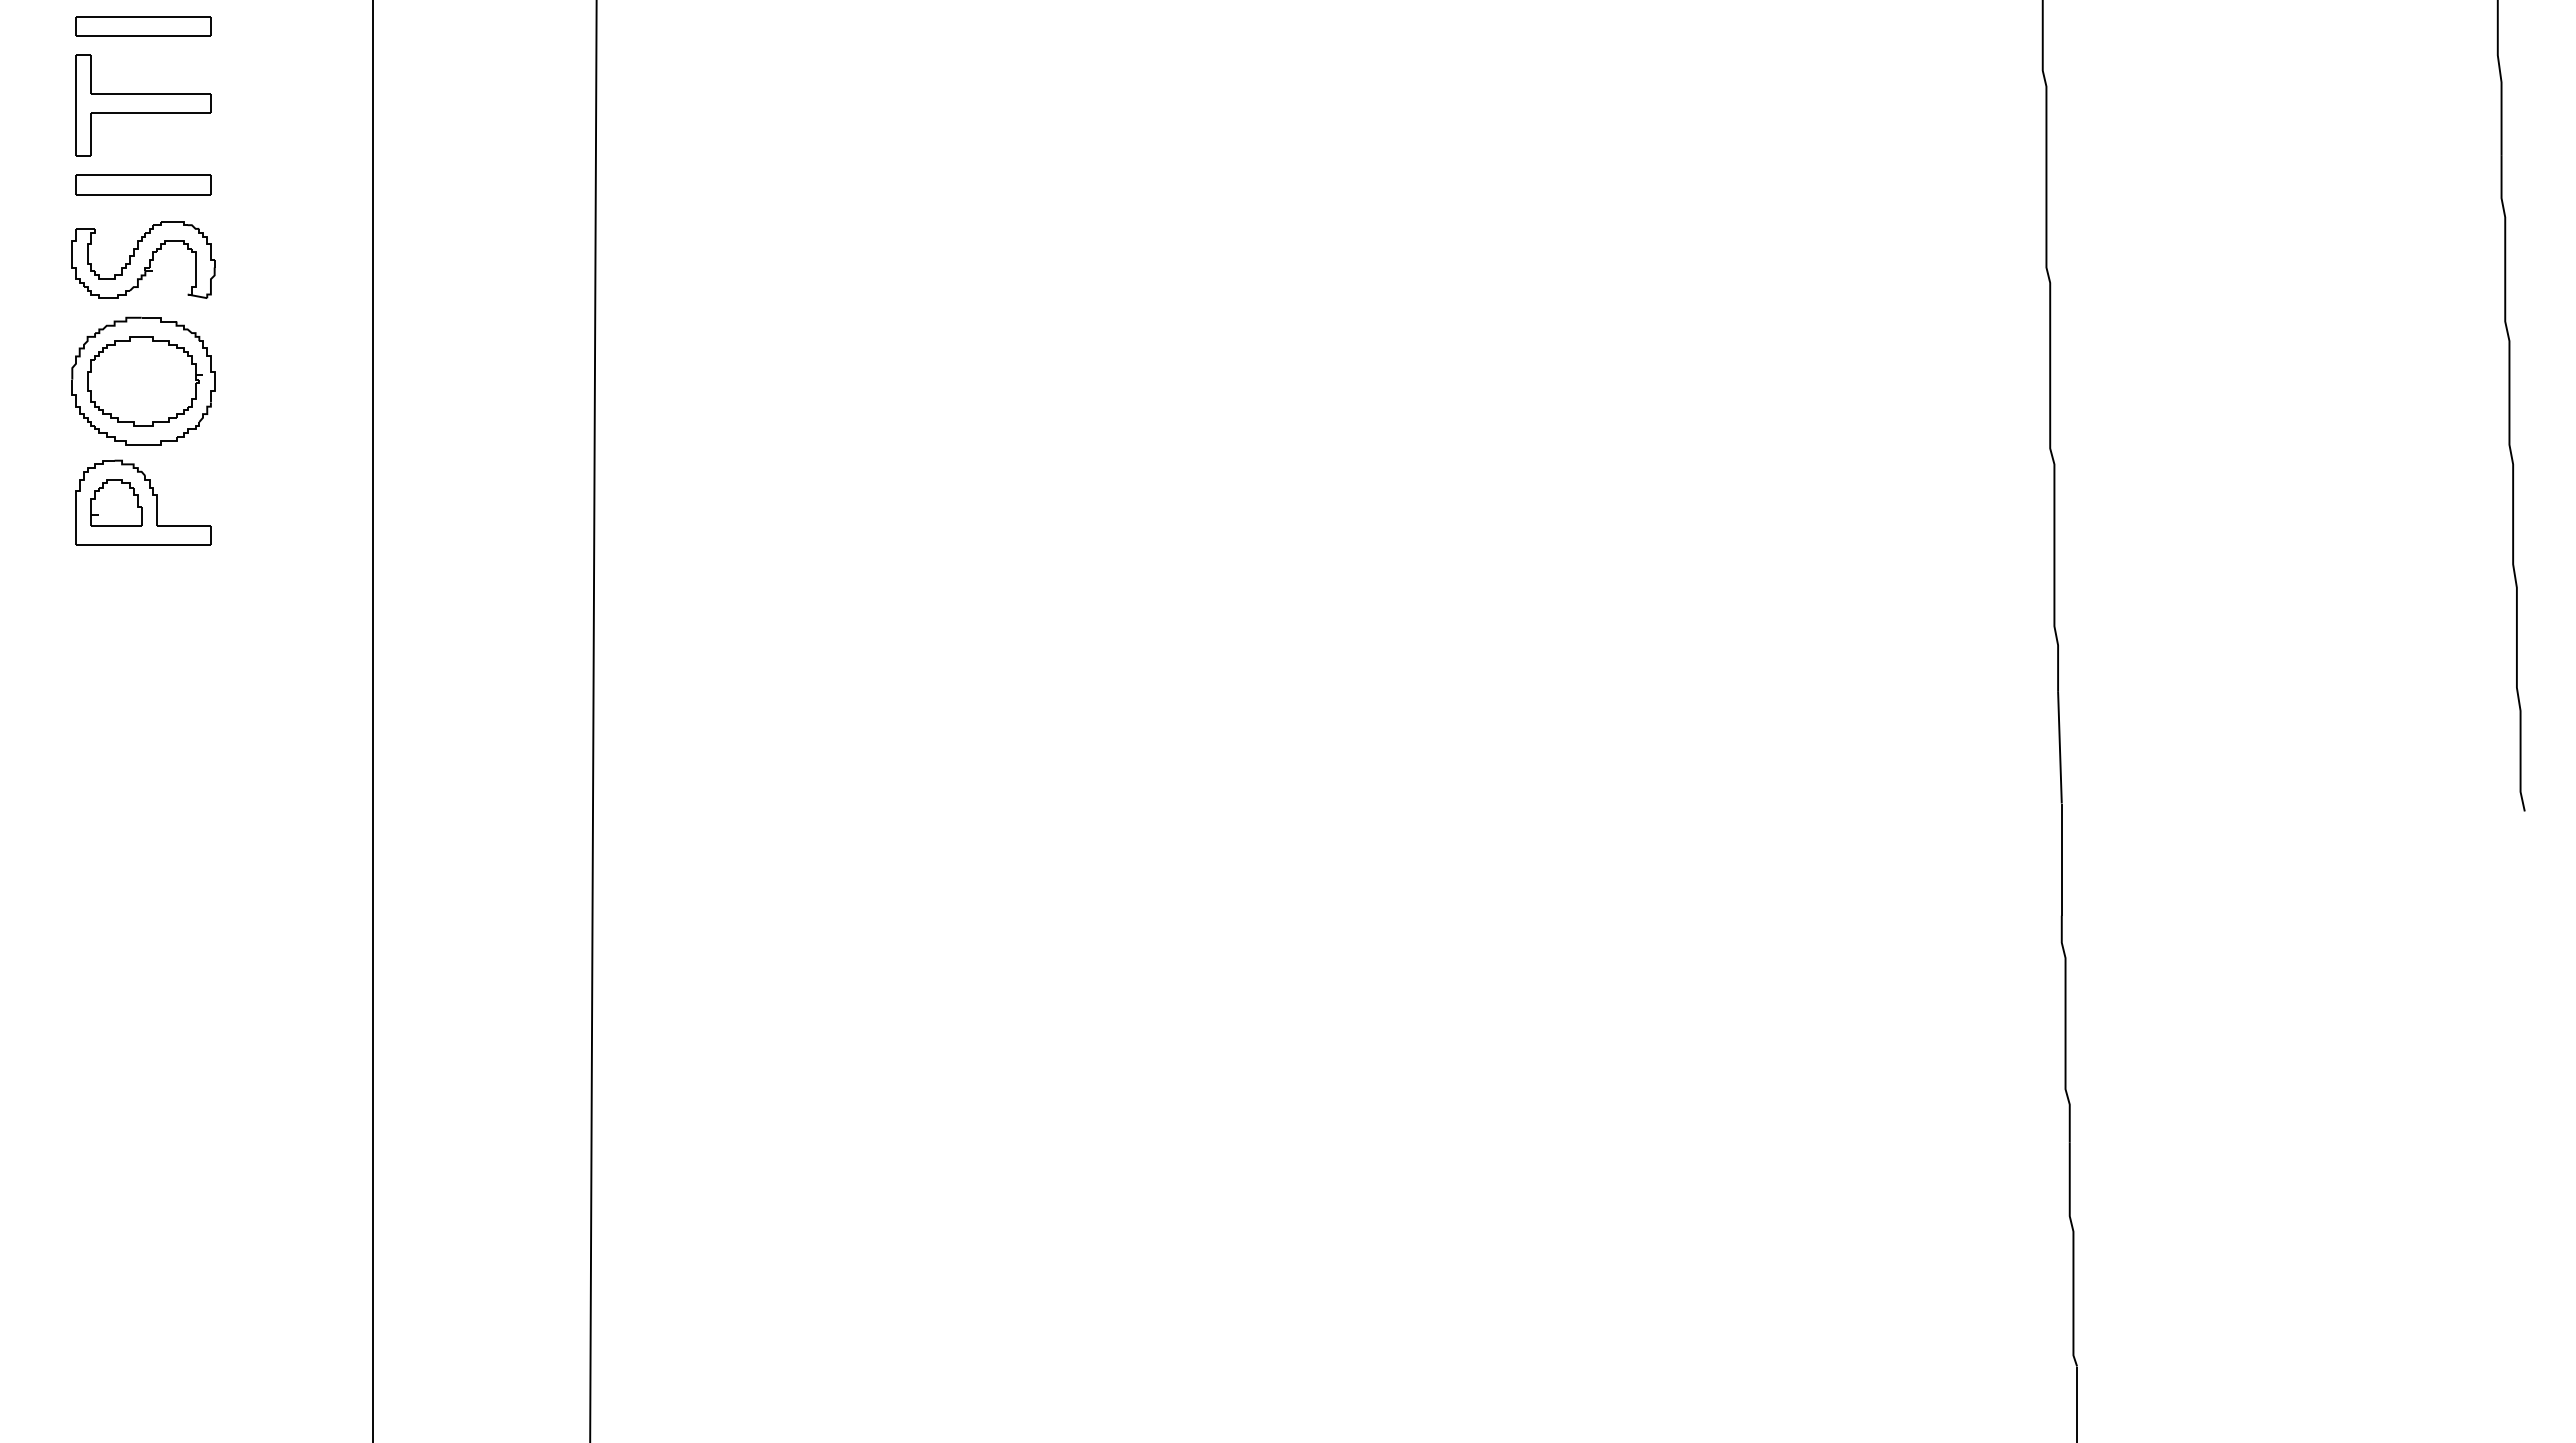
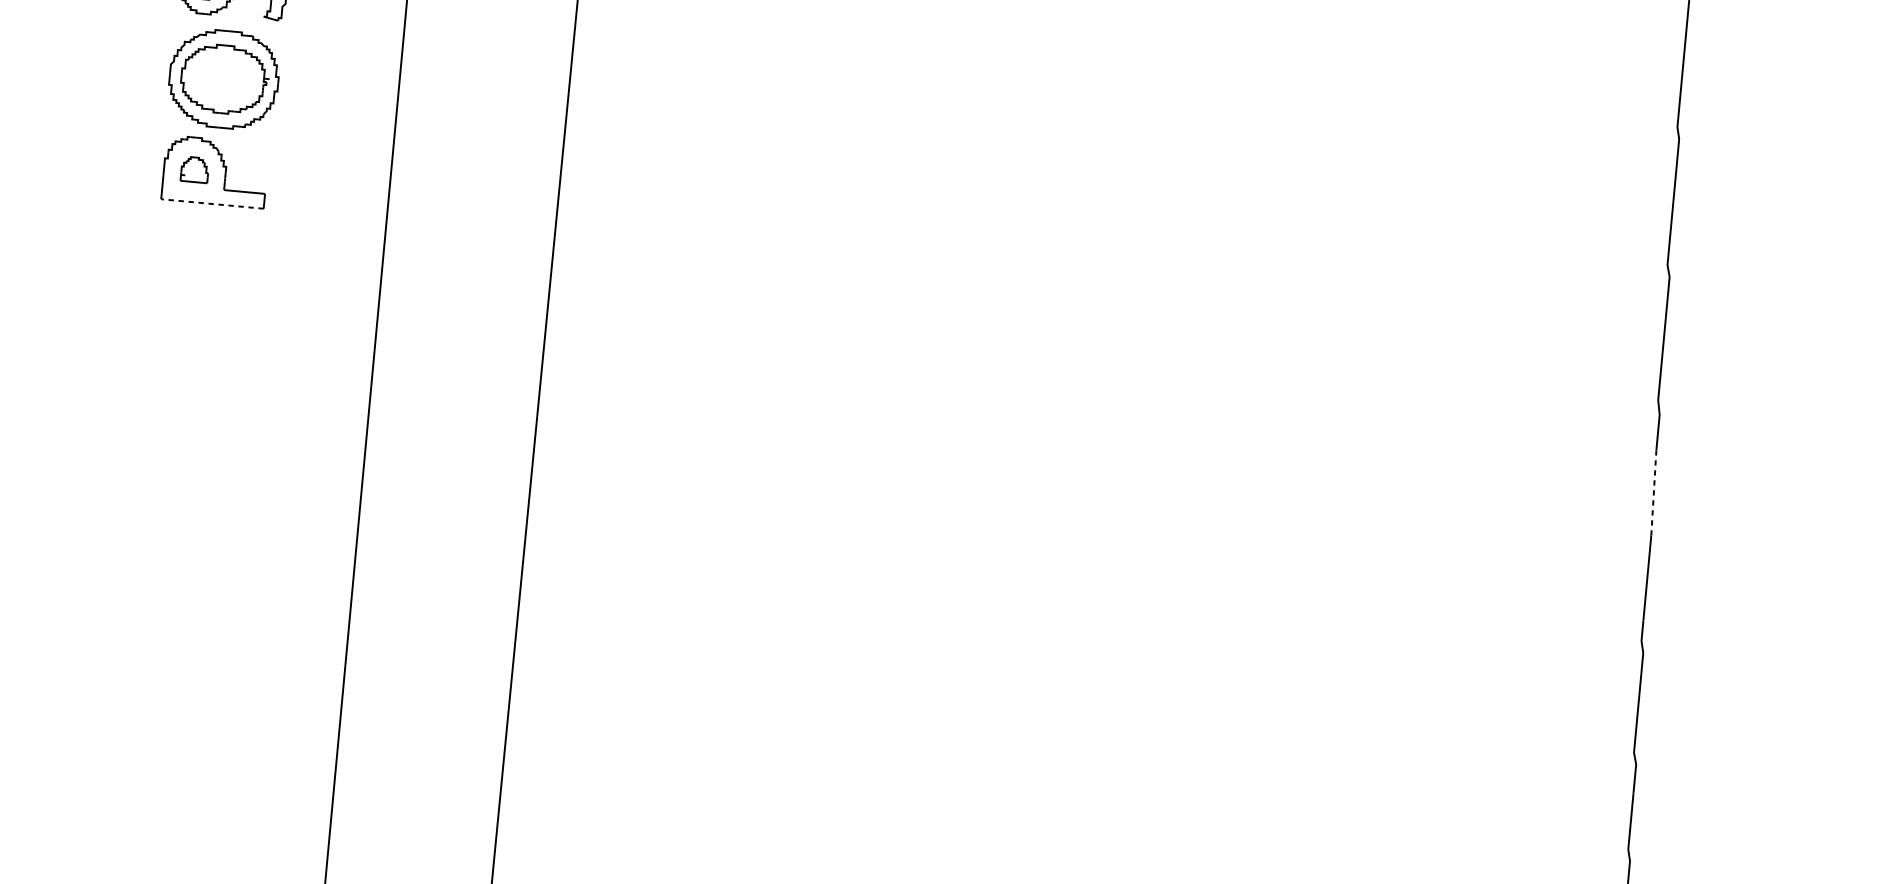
part: (116, 502) -> (195, 169), size x0.7
line: (142, 545) -> (211, 204), solid -> dashed
line: (2059, 747) -> (1653, 492), solid -> dashed

